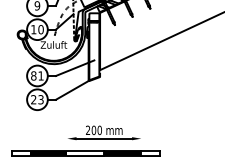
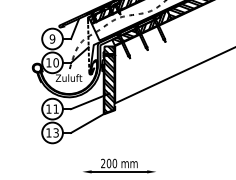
hatch: (94, 46) -> (109, 79), added
text: (33, 75) -> (48, 108), 81 -> 11
text: (33, 99) -> (48, 132), 23 -> 13

